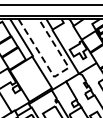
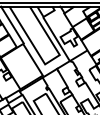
line: (57, 74) -> (48, 61), dashed -> solid

